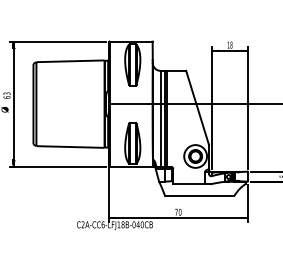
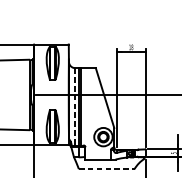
line: (160, 119) -> (75, 107), solid -> dashed
line: (199, 196) -> (106, 169), solid -> dashed

